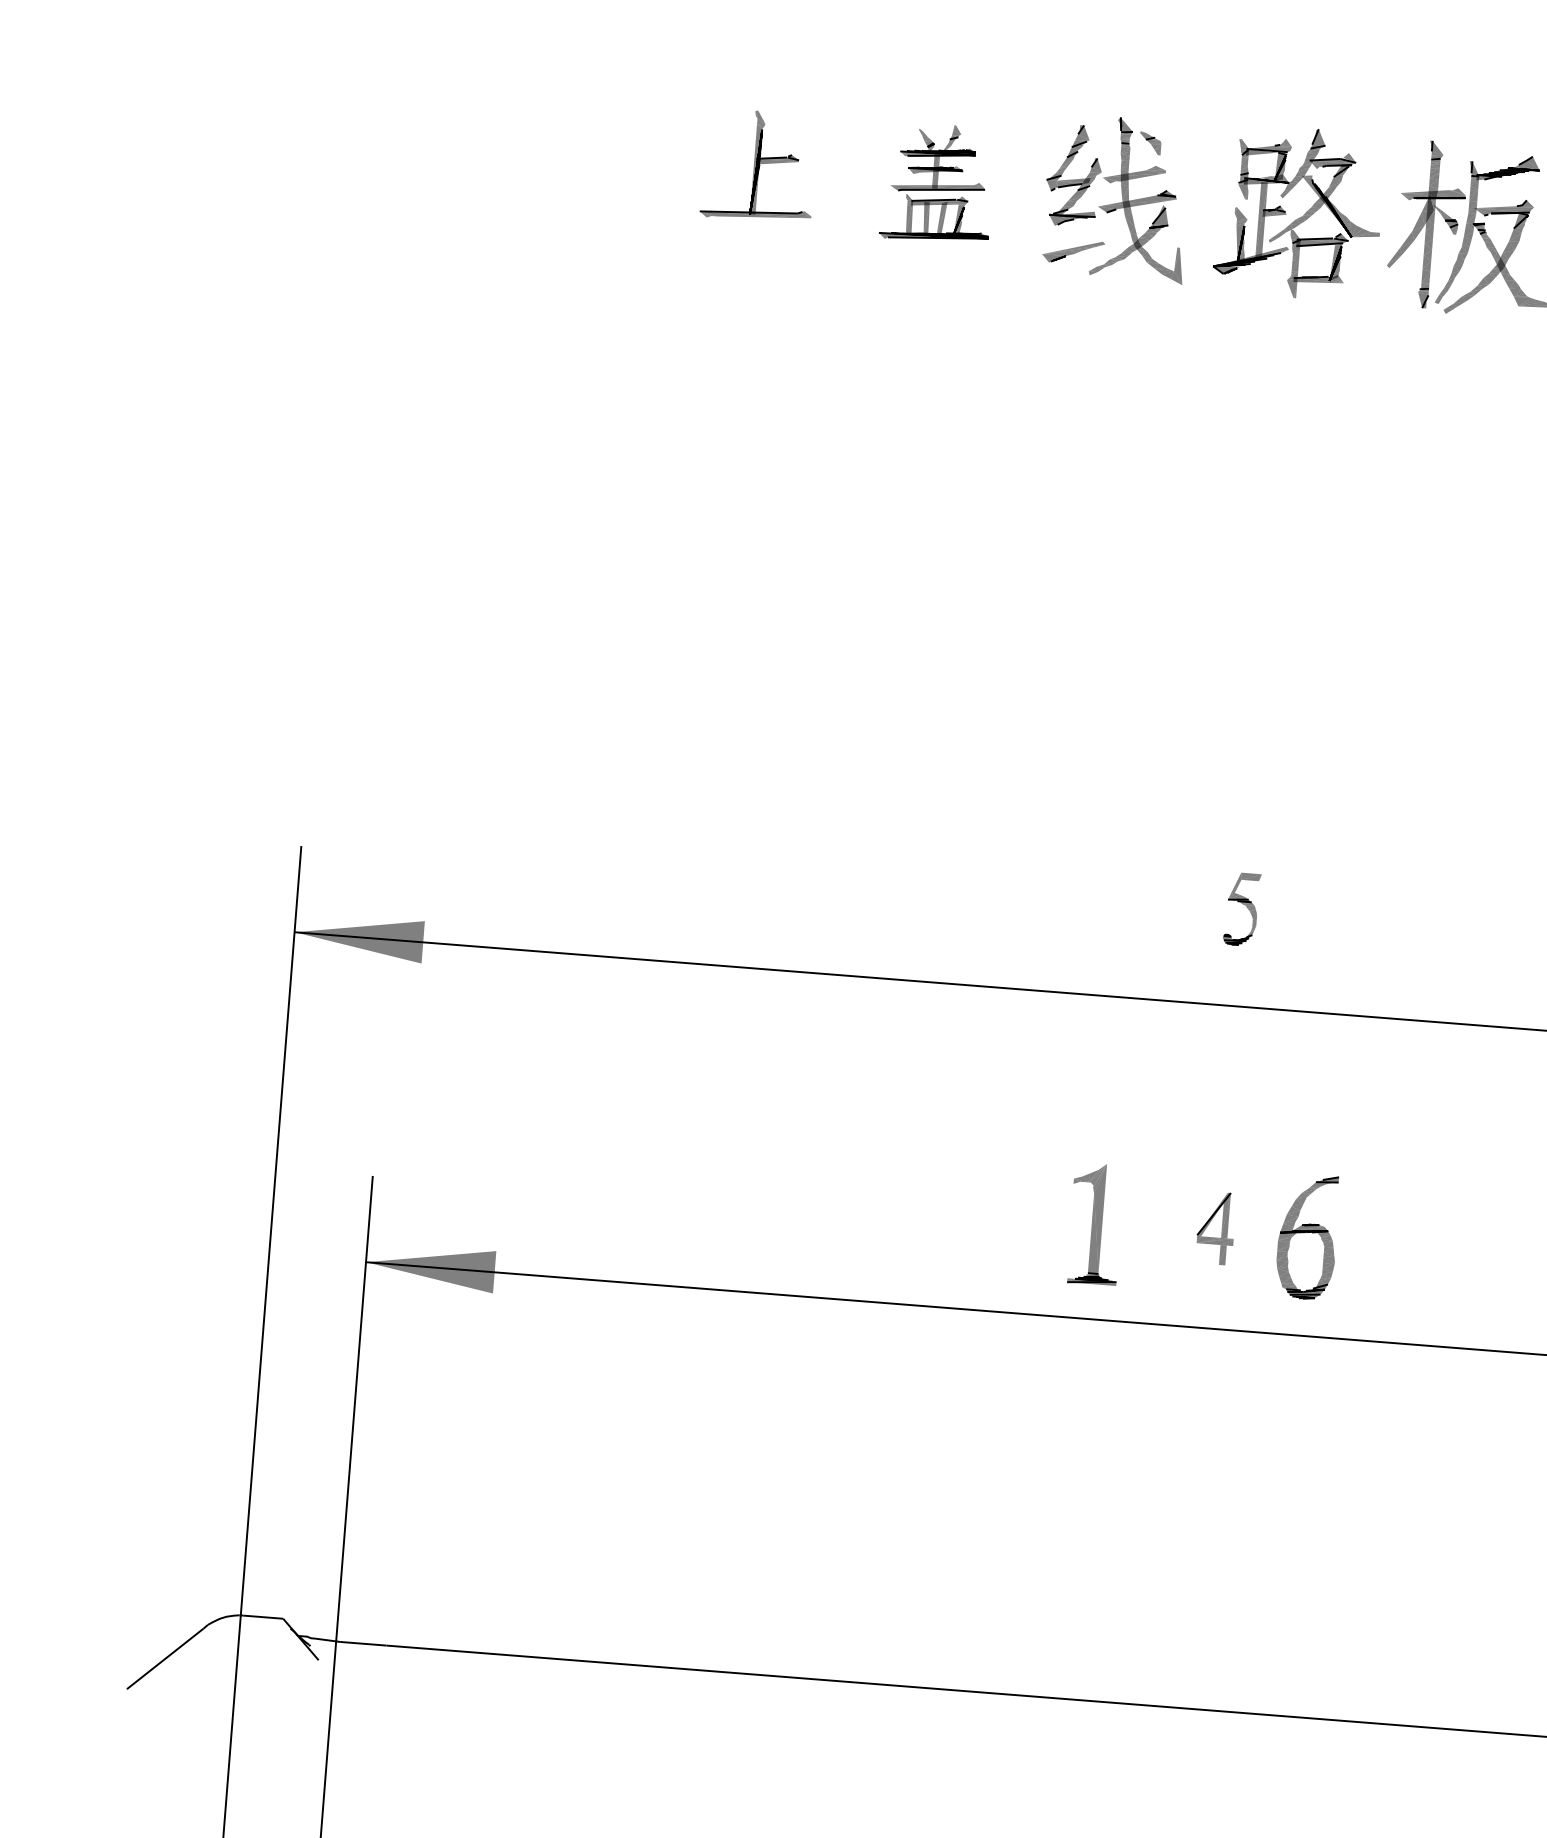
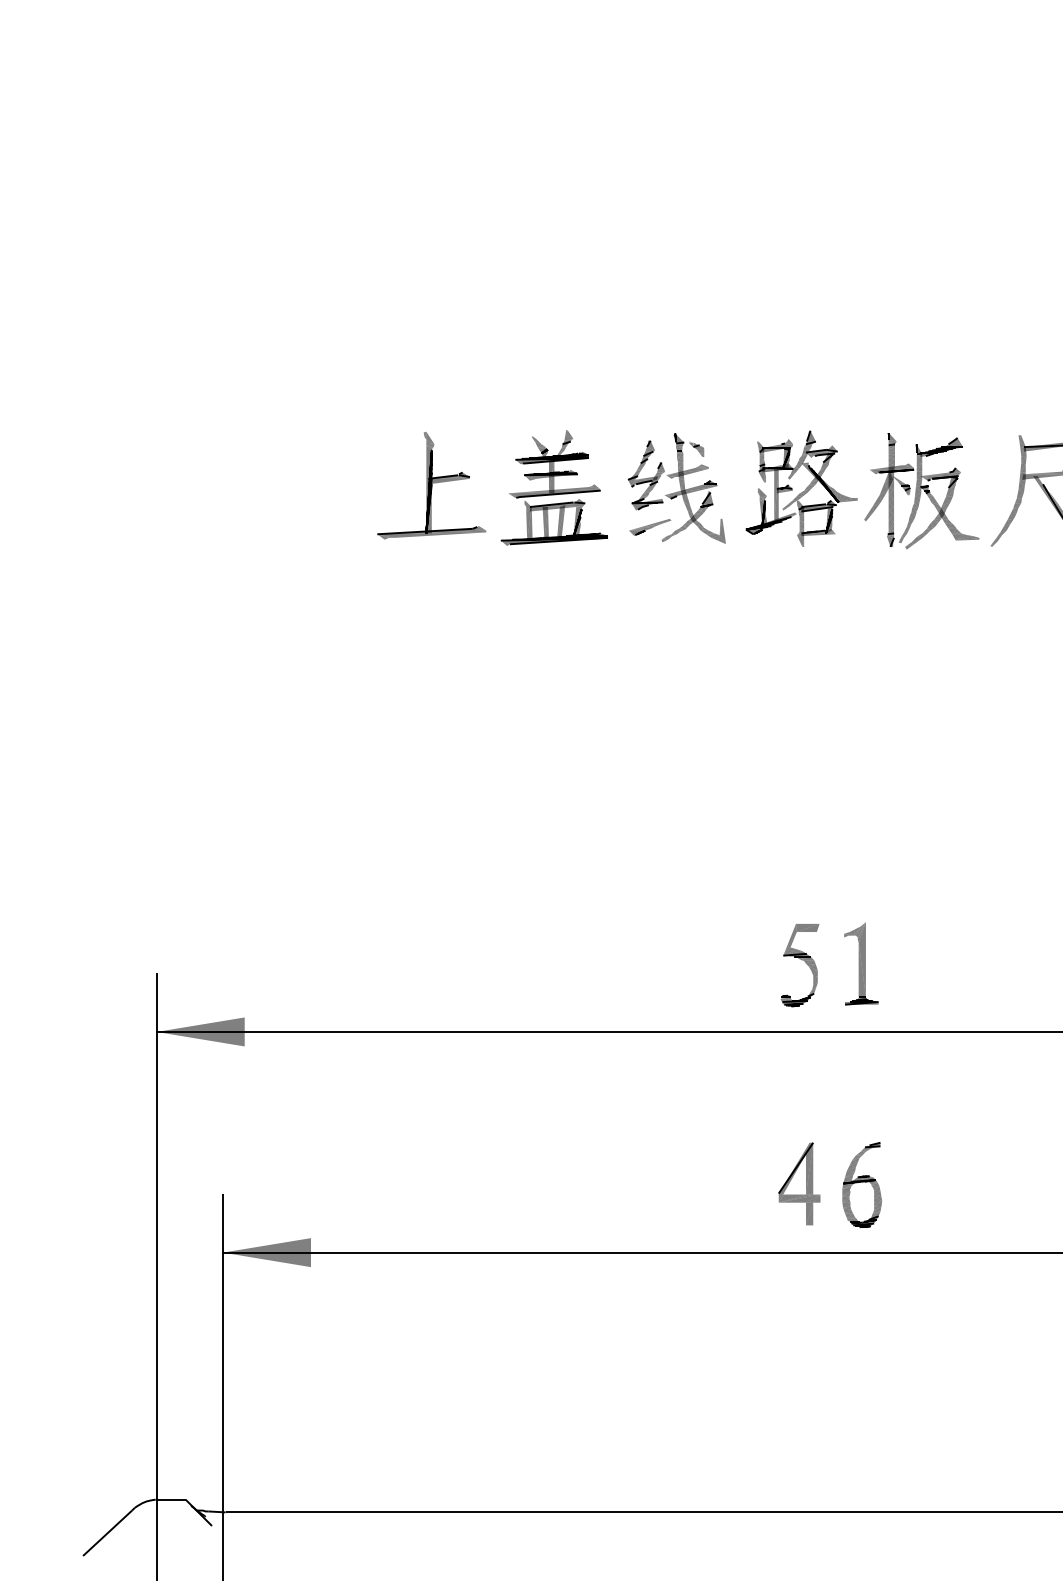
part: (758, 165) -> (431, 485), size x1.43
part: (936, 182) -> (553, 487), size x1.43
part: (1241, 909) -> (799, 965), size x1.67
part: (1095, 1223) -> (861, 963), moved
part: (1216, 1227) -> (799, 1183), size x1.67

